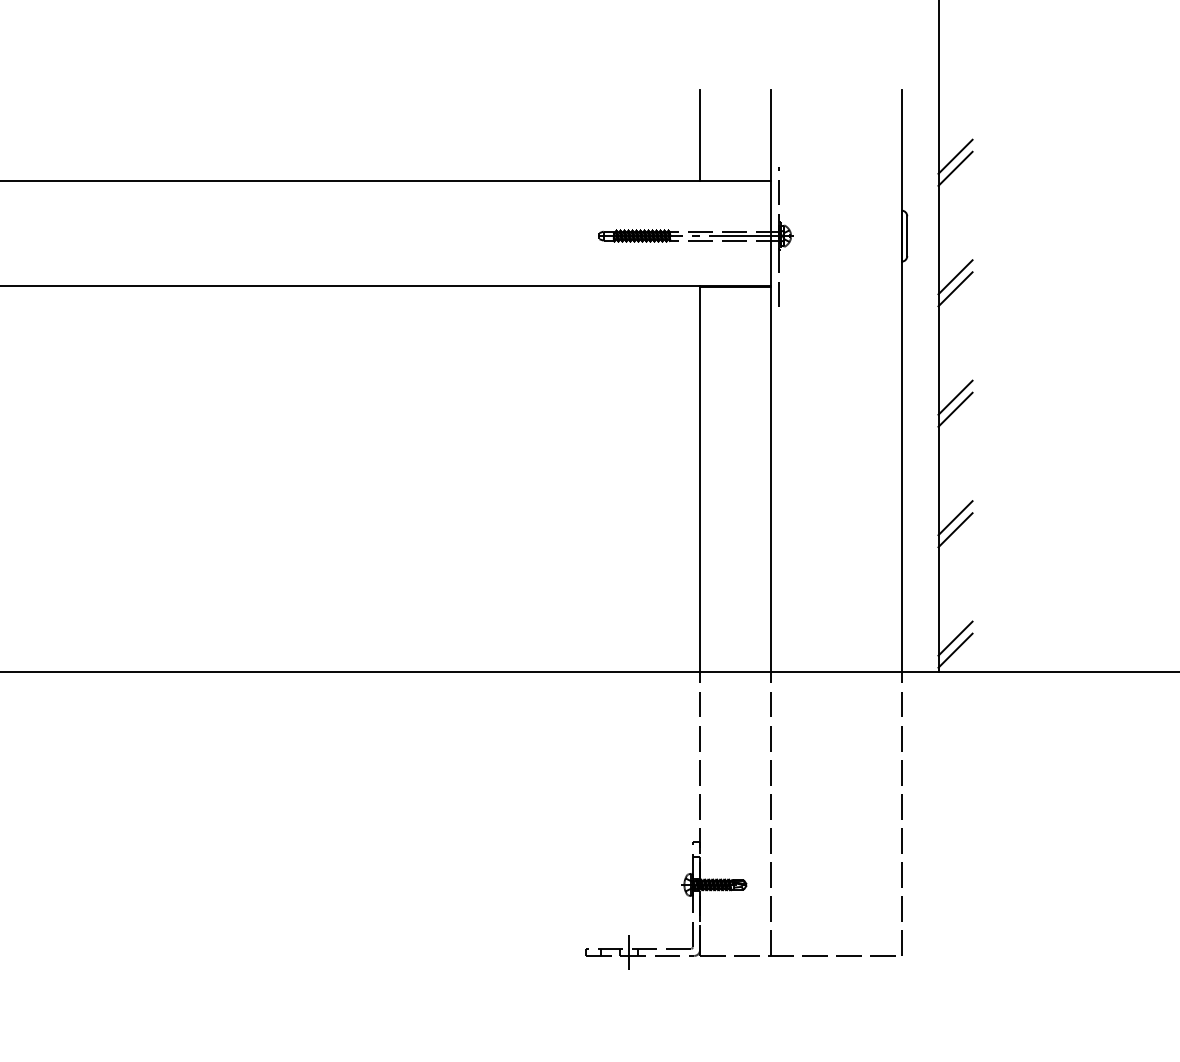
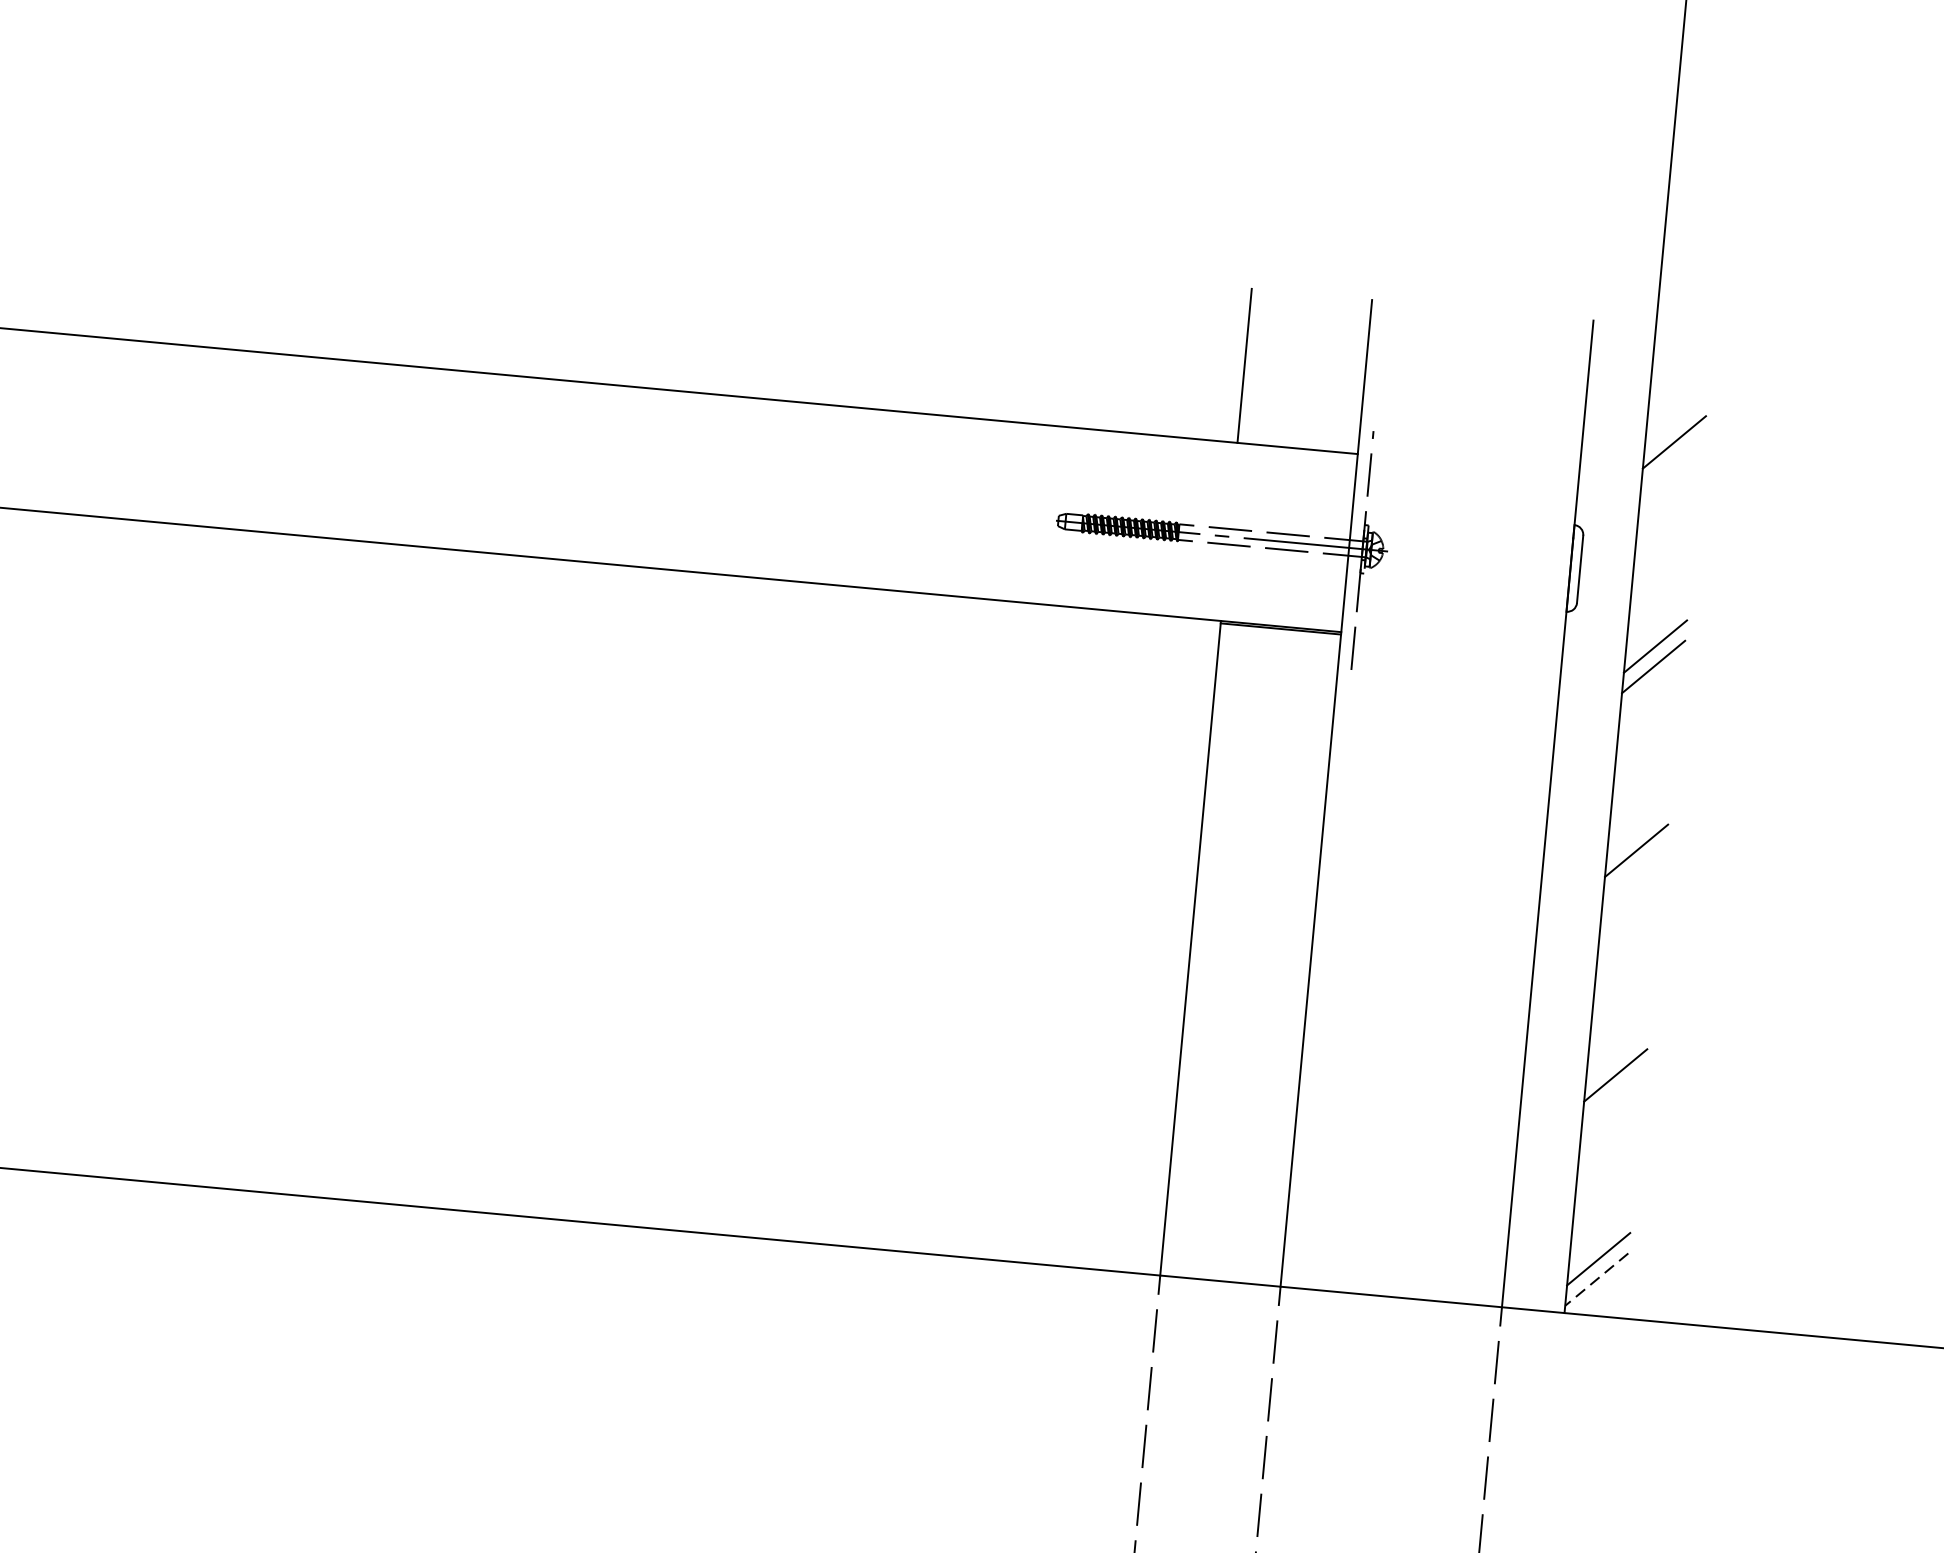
line: (955, 168) -> (1672, 462), removed
line: (955, 409) -> (1634, 870), removed
line: (955, 518) -> (1617, 1055), removed
line: (955, 651) -> (1596, 1280), solid -> dashed

